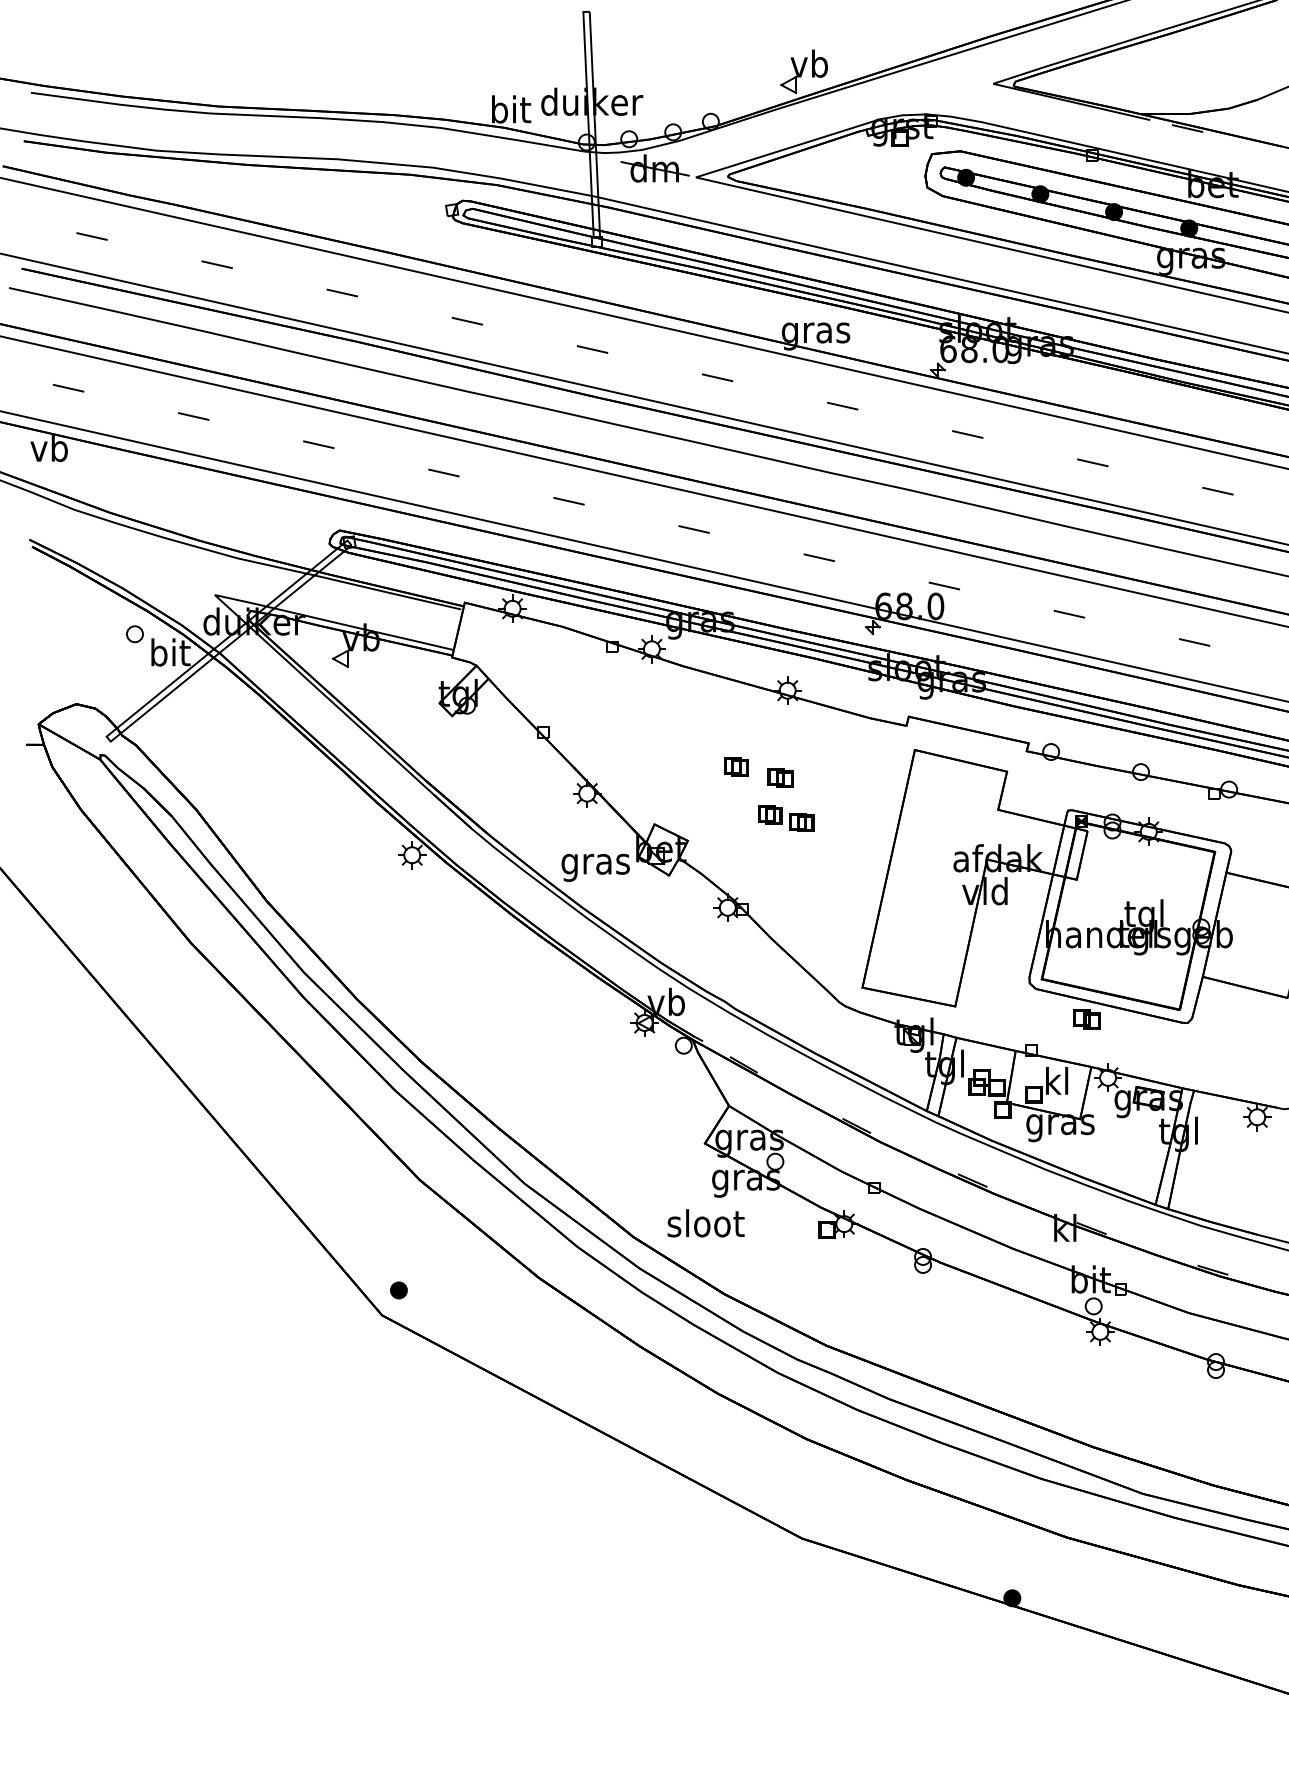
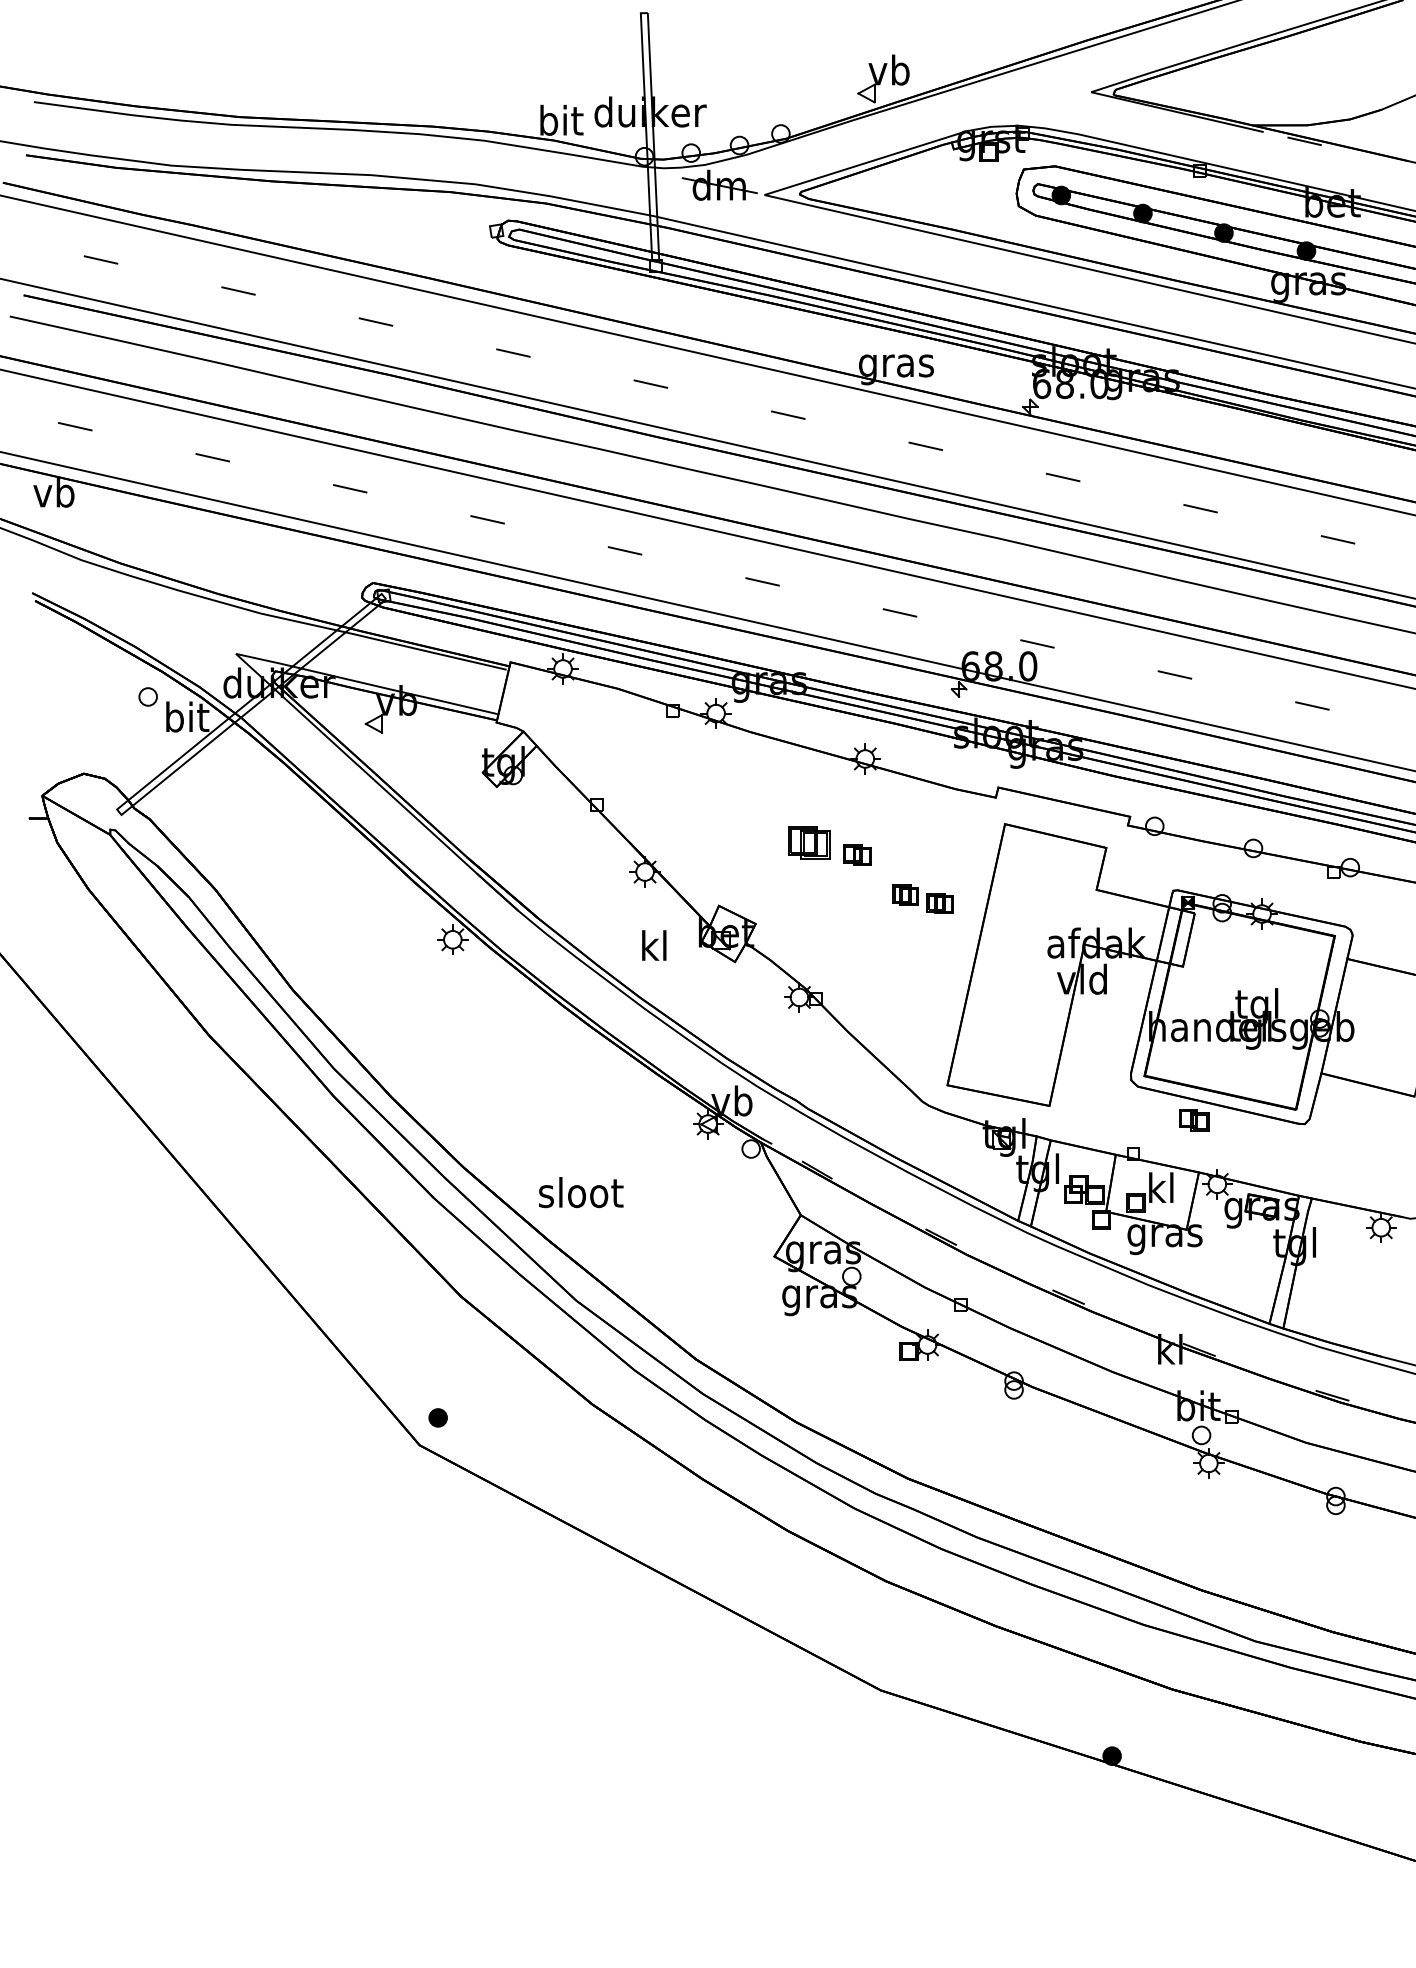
part: (736, 766) -> (809, 842), size x1.6
part: (786, 818) -> (923, 899), moved
text: (595, 863) -> (654, 948), gras -> kl
text: (705, 1223) -> (580, 1192), moved

